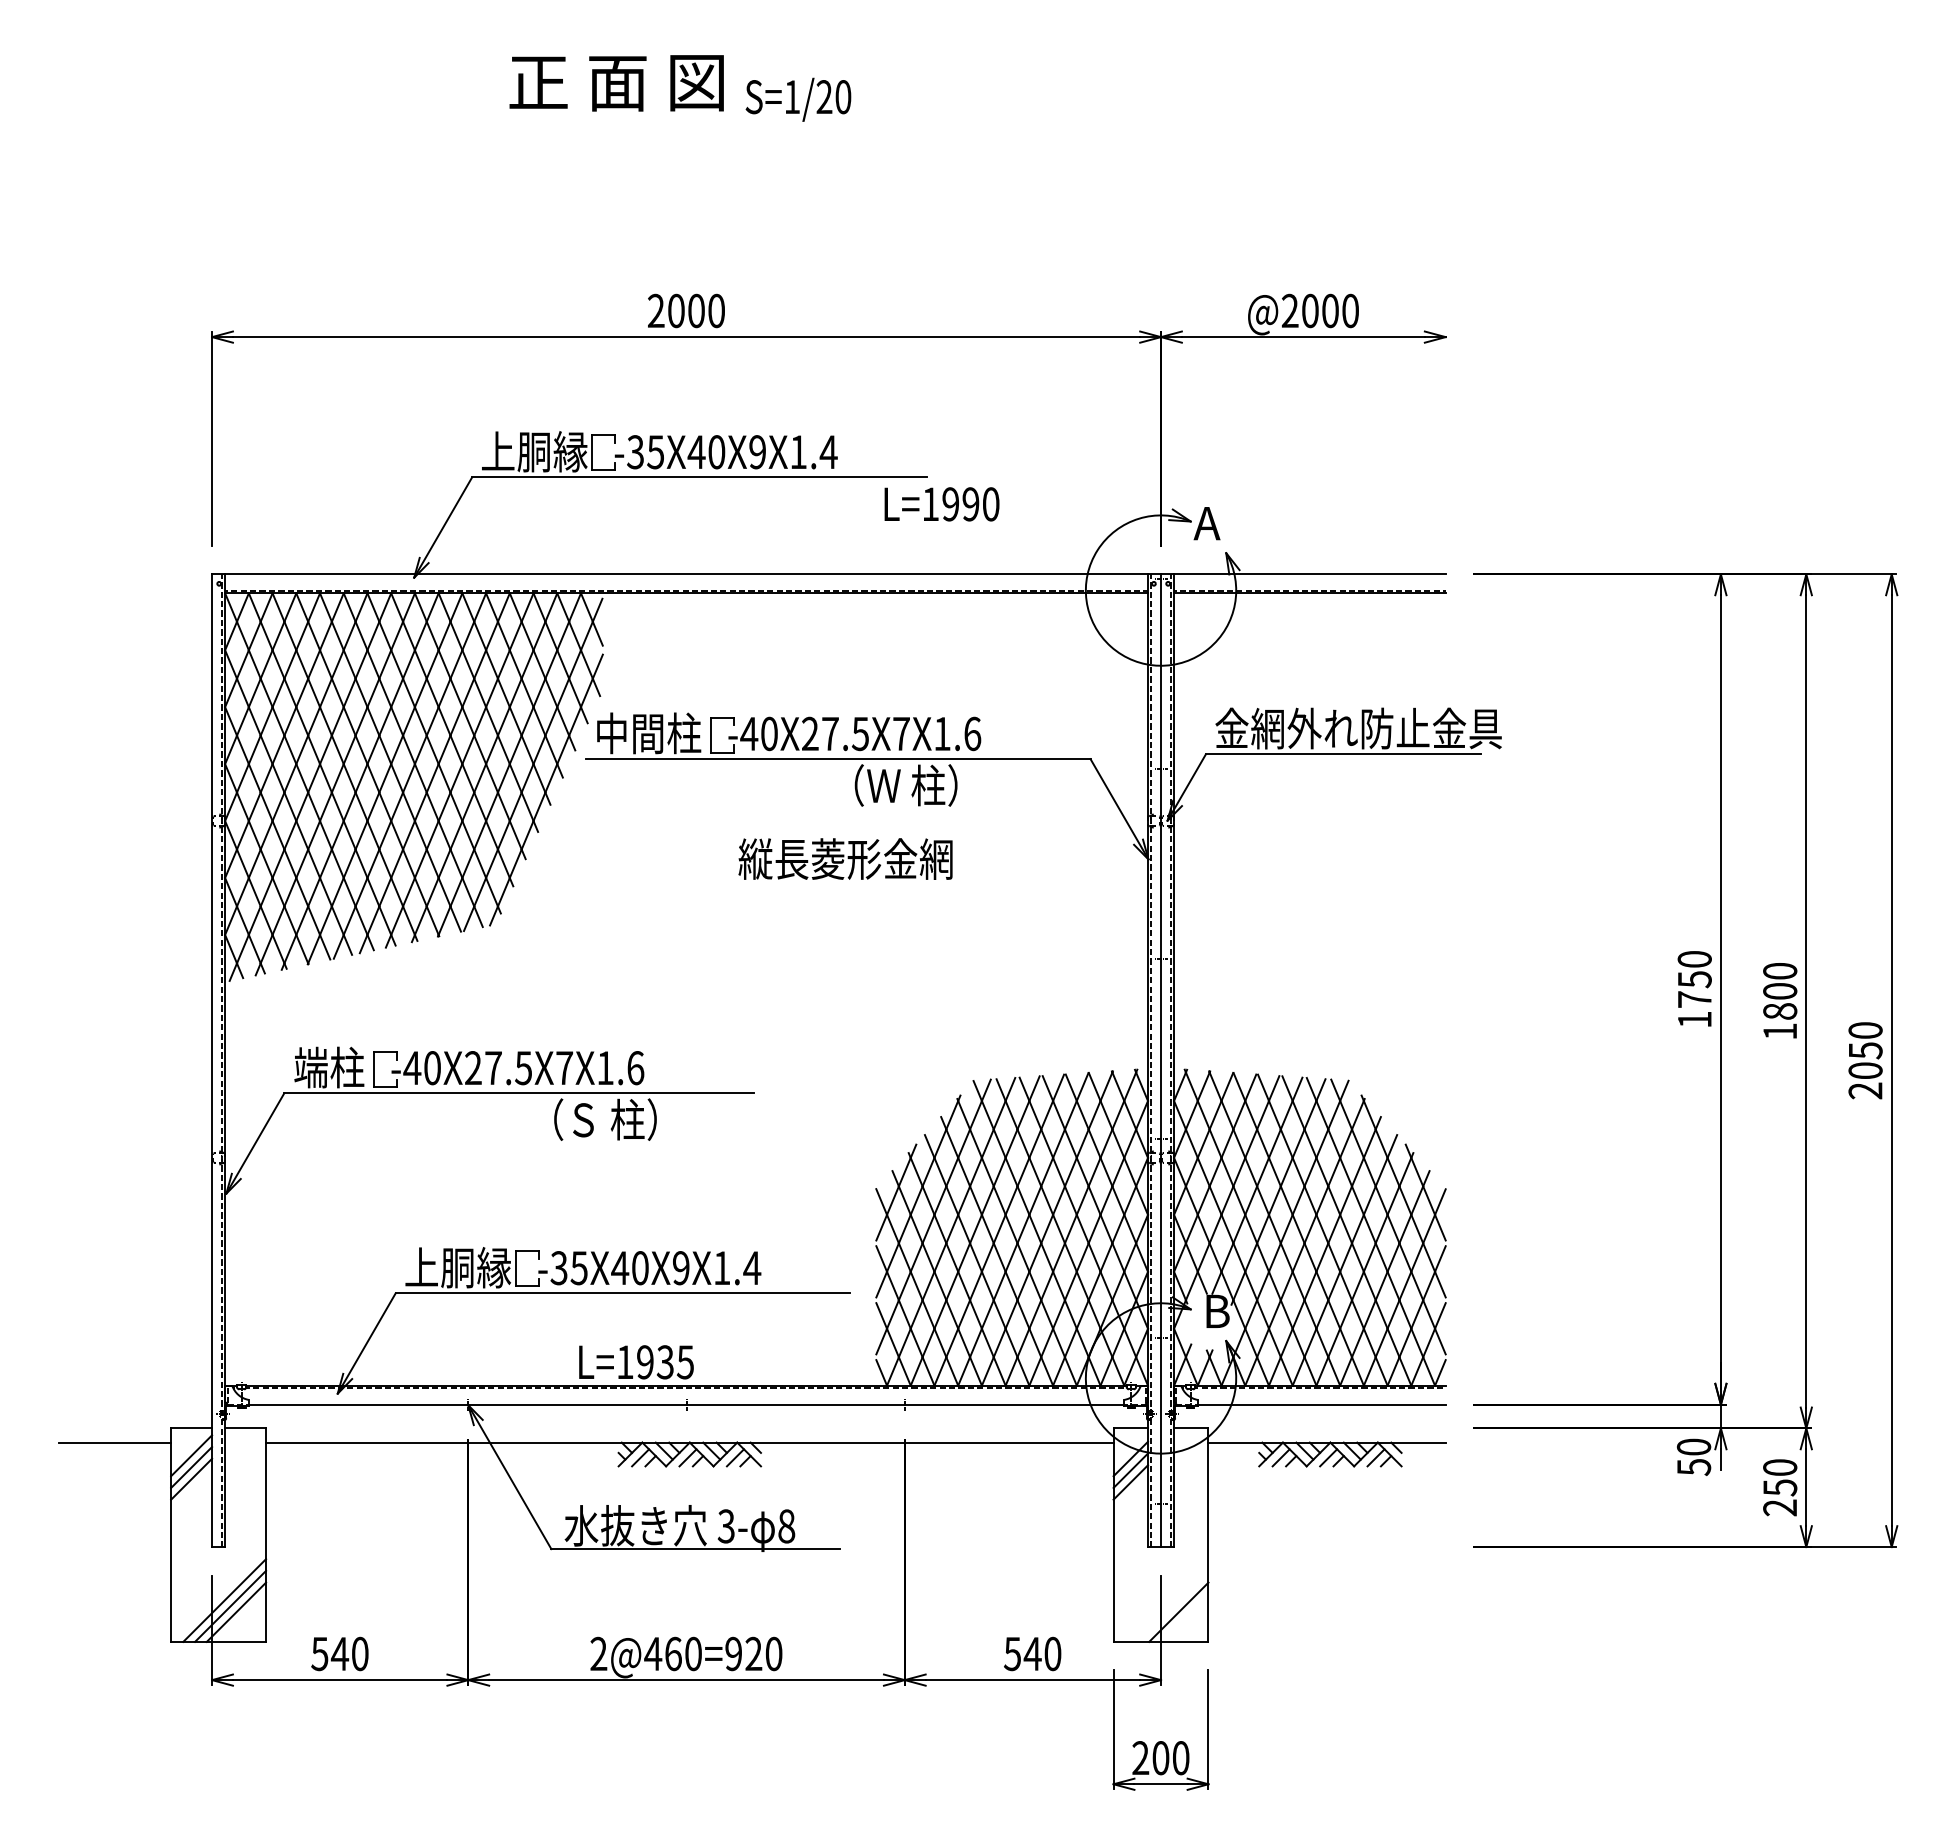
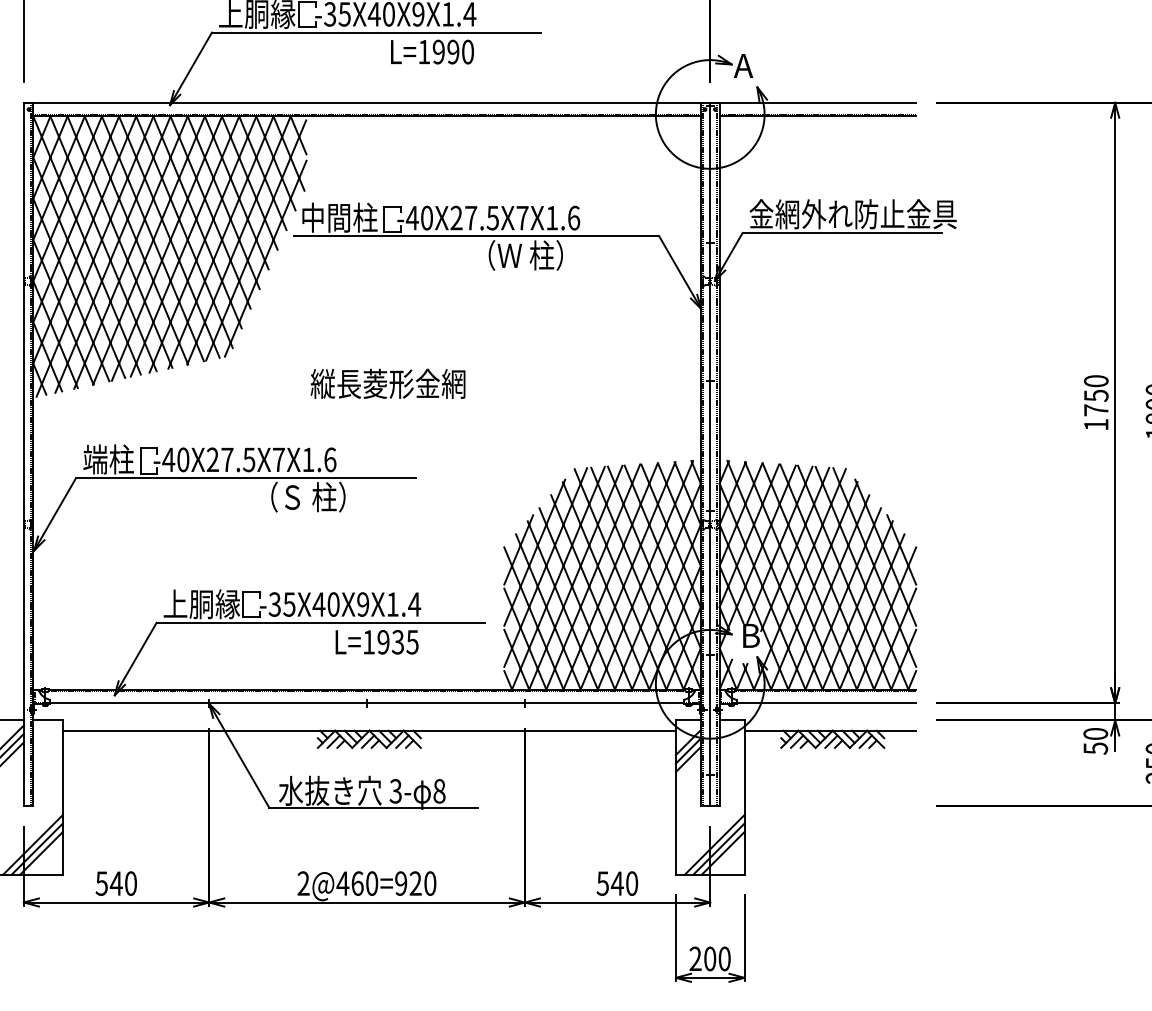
text: (941, 504) -> (432, 52), moved
text: (845, 858) -> (387, 383), moved
text: (636, 1362) -> (377, 642), moved
line: (1166, 1600) -> (714, 844), added
line: (1172, 1605) -> (718, 848), added

